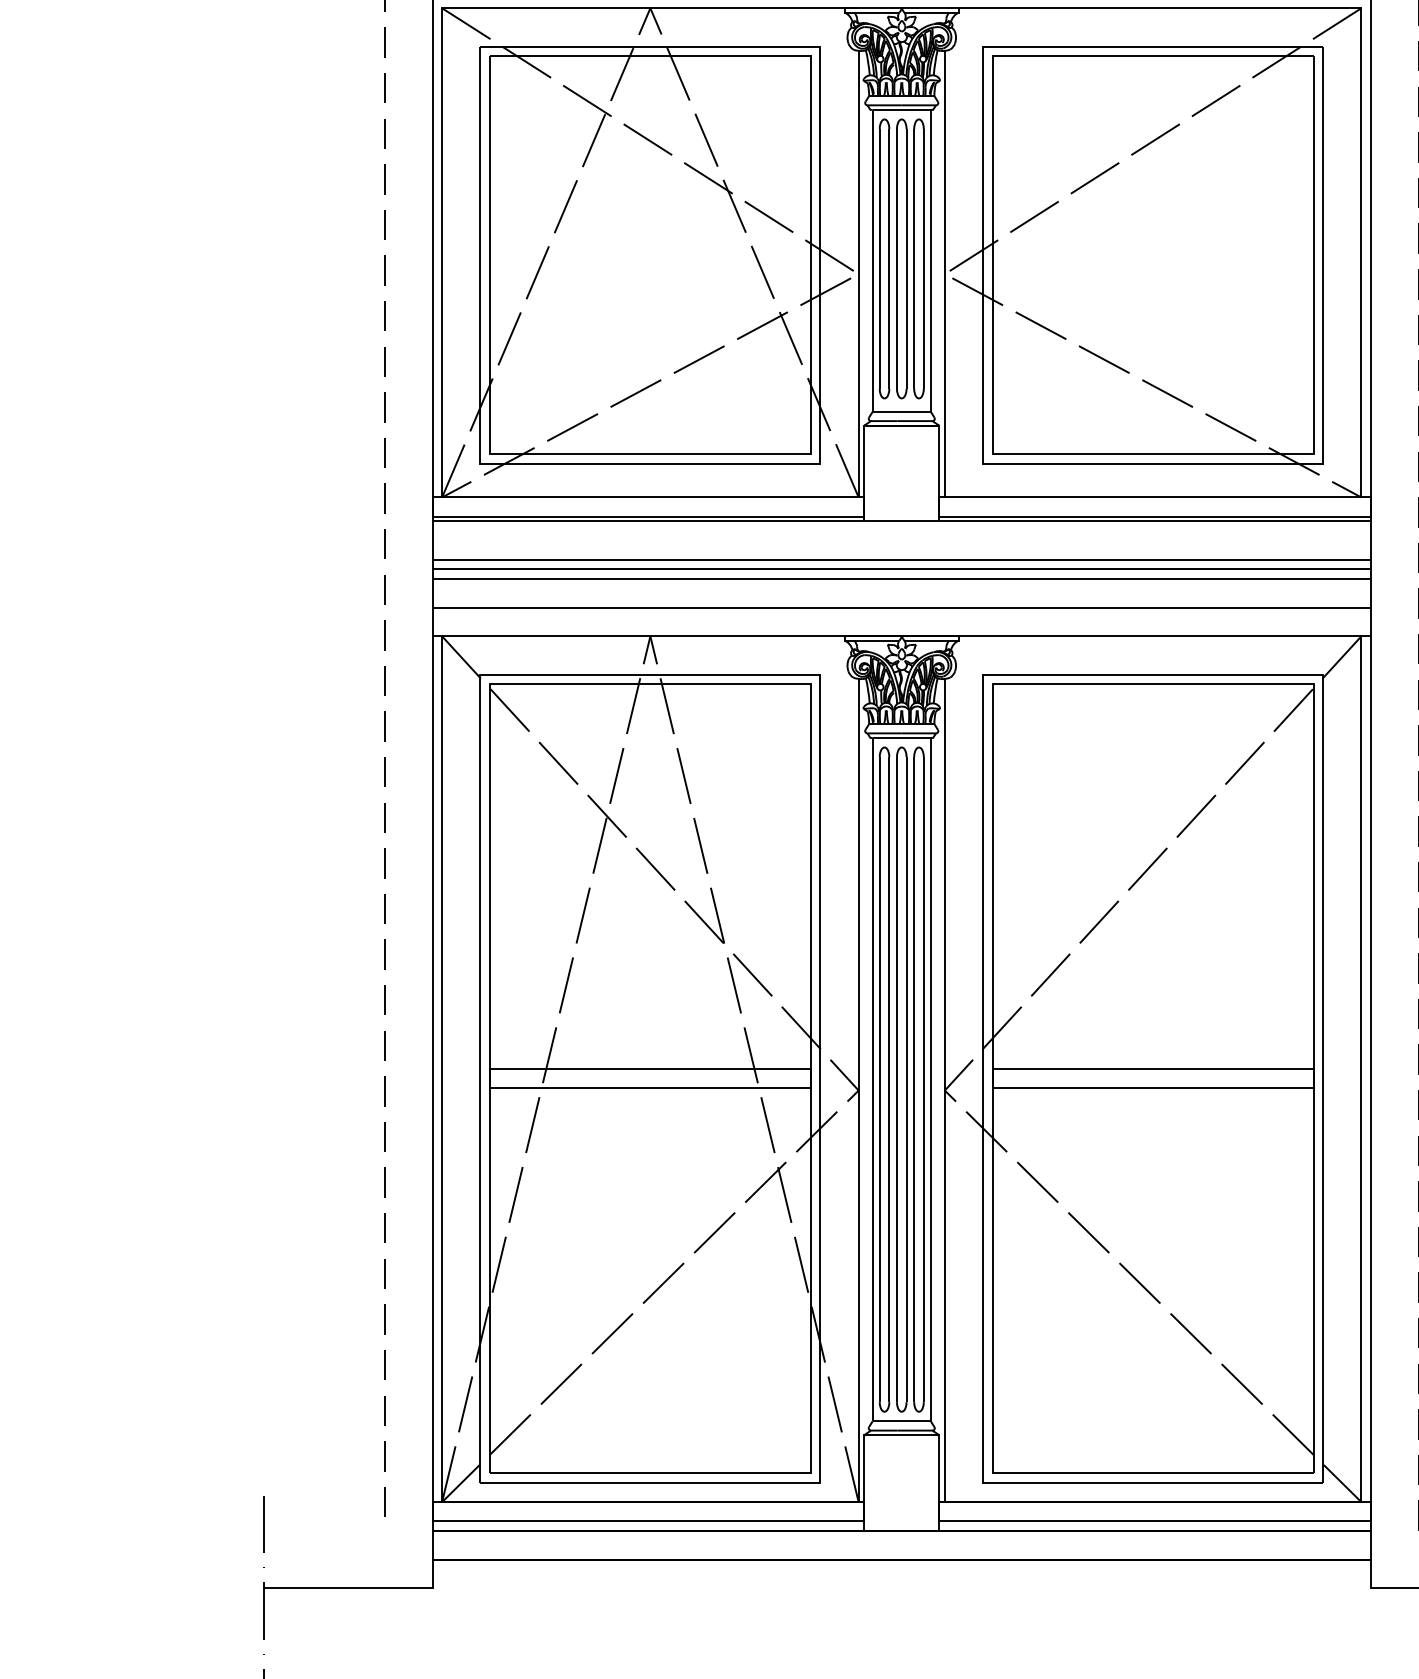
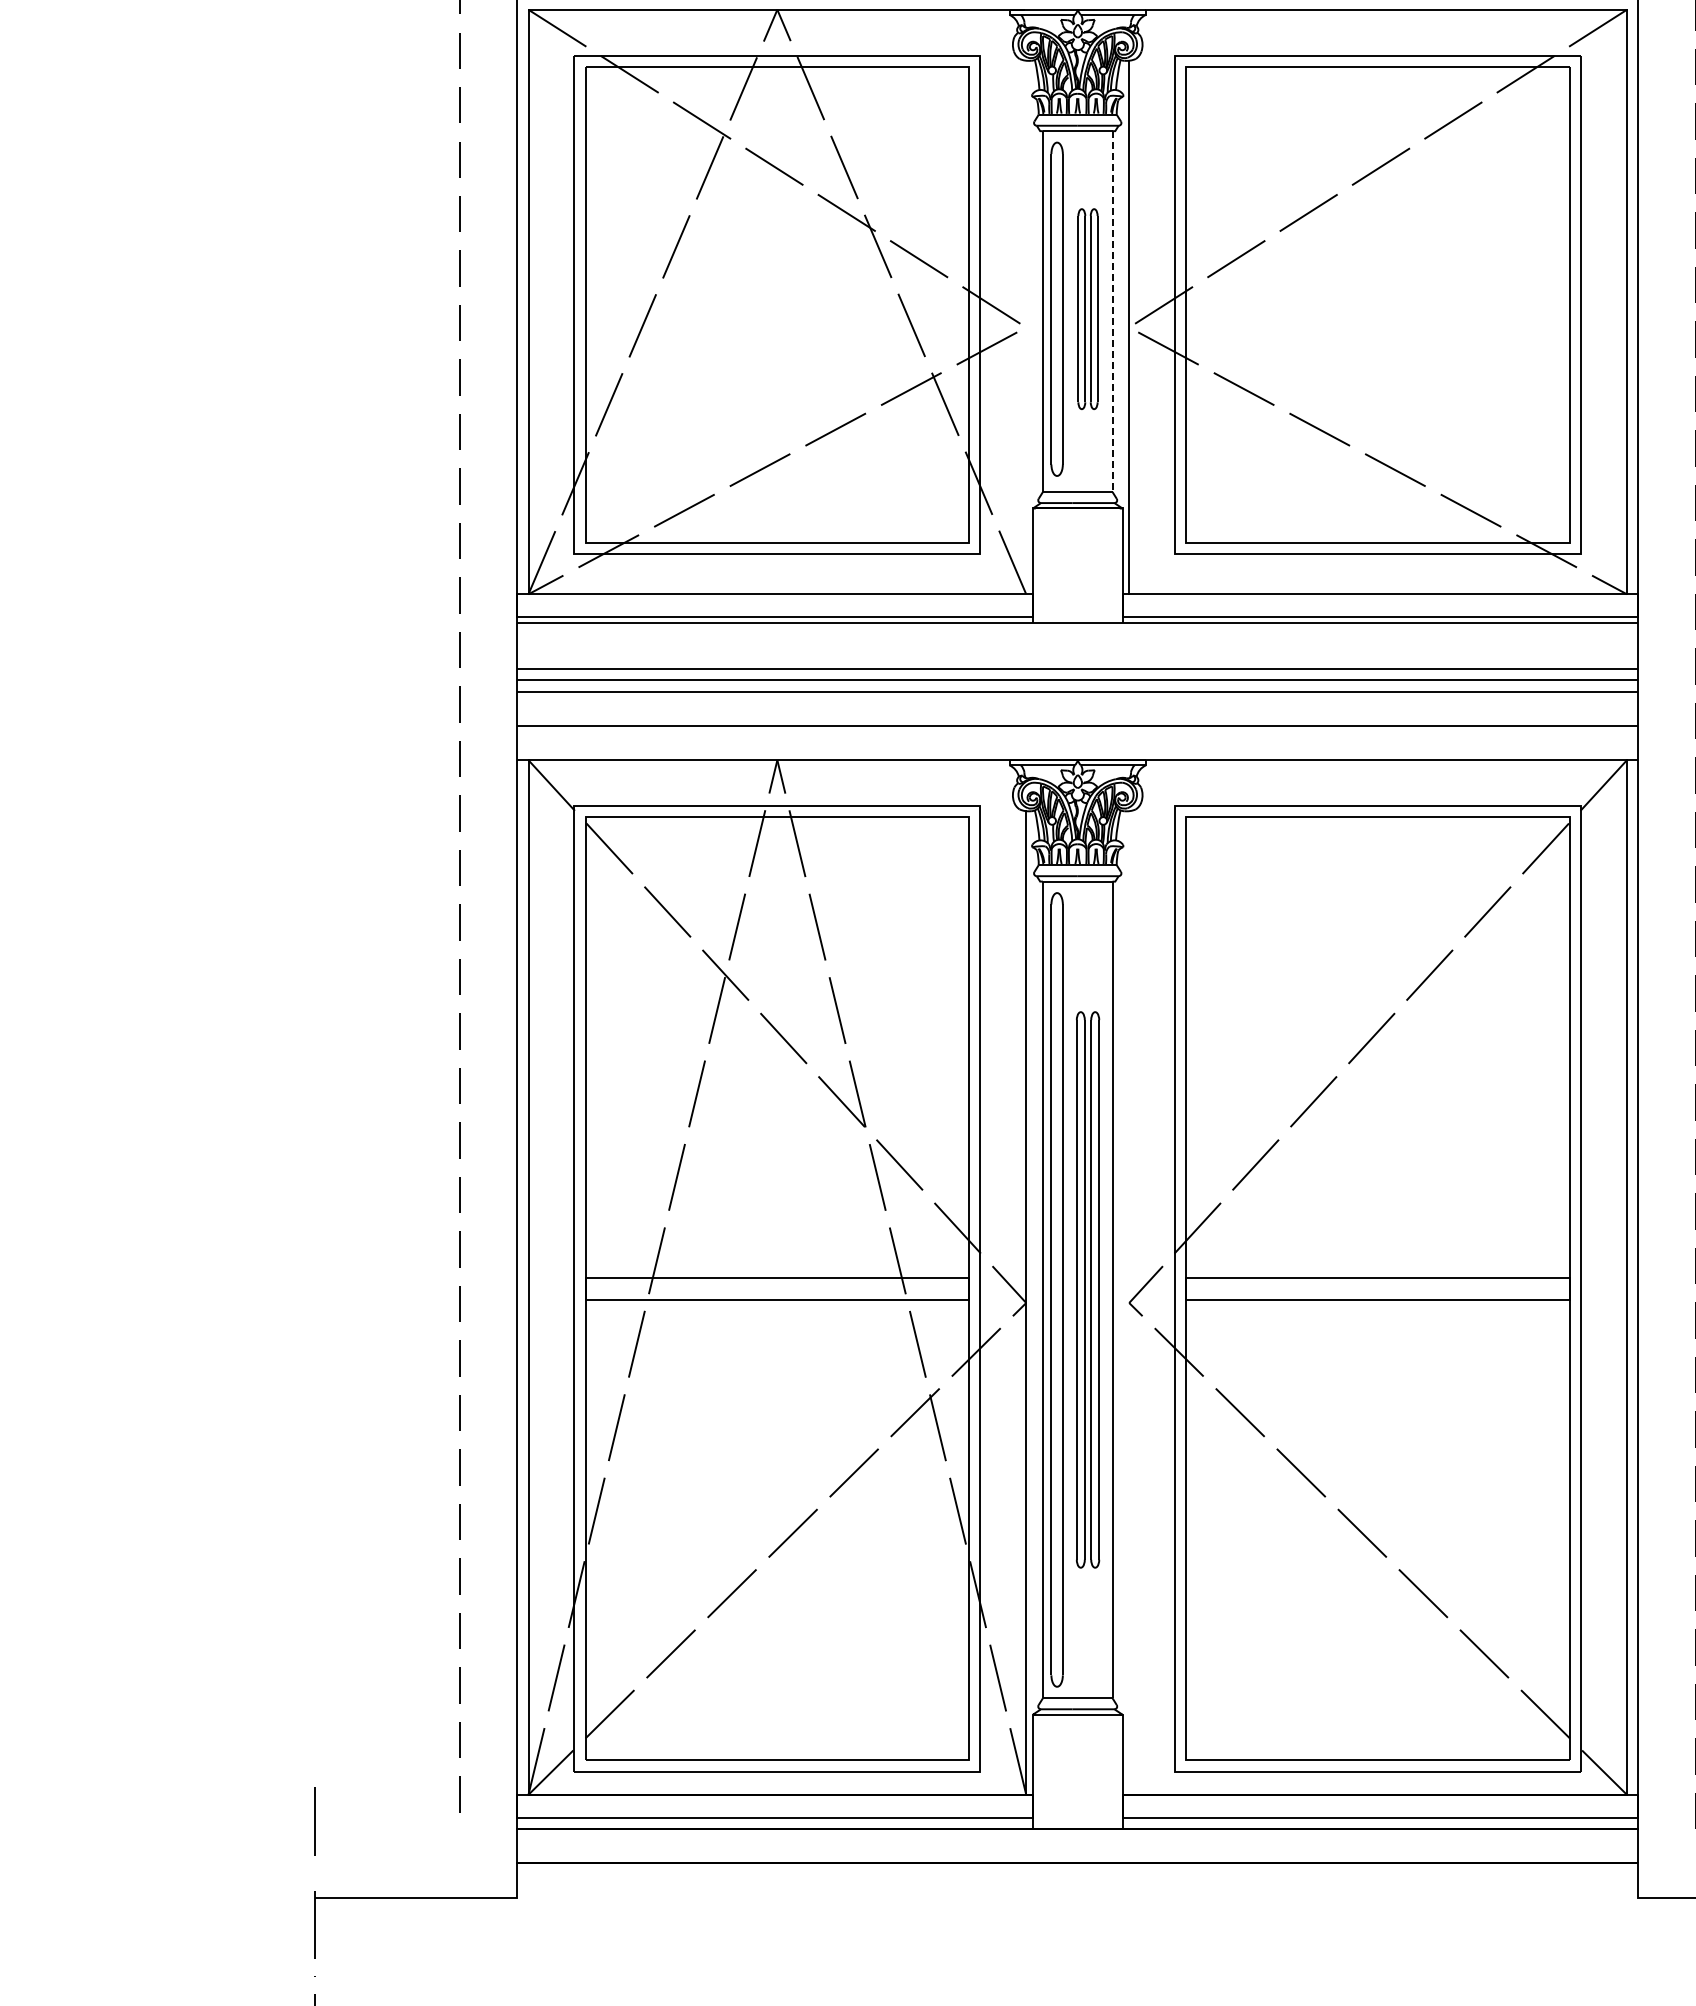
part: (909, 258) -> (1087, 308), size x0.6
line: (930, 261) -> (1112, 312), solid -> dashed
line: (858, 274) -> (1026, 327), removed
part: (909, 1079) -> (1087, 1289), size x0.7
line: (945, 1090) -> (1129, 1302), removed

